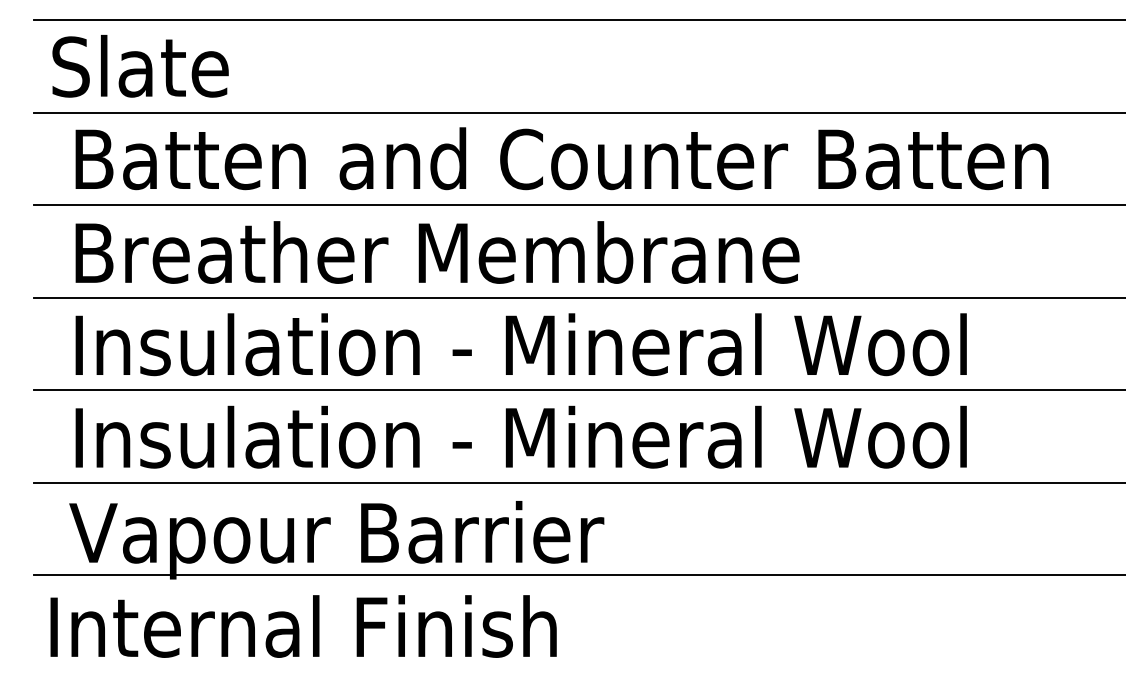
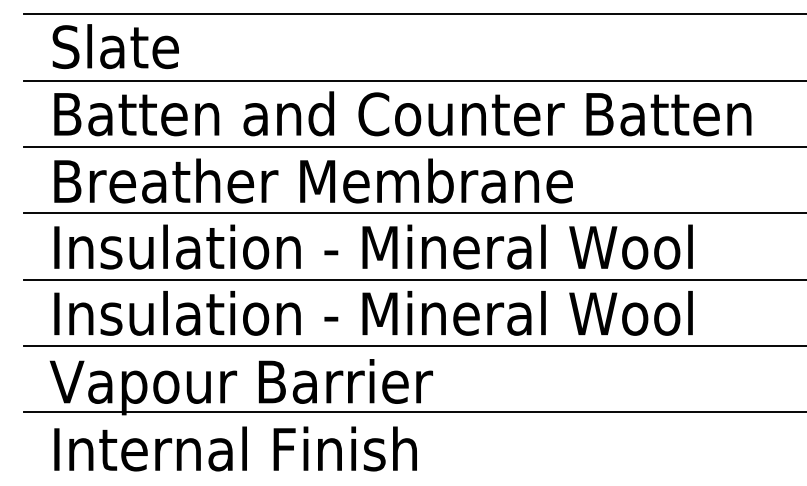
text: (140, 66) -> (115, 46), moved
text: (303, 625) -> (235, 448), moved

